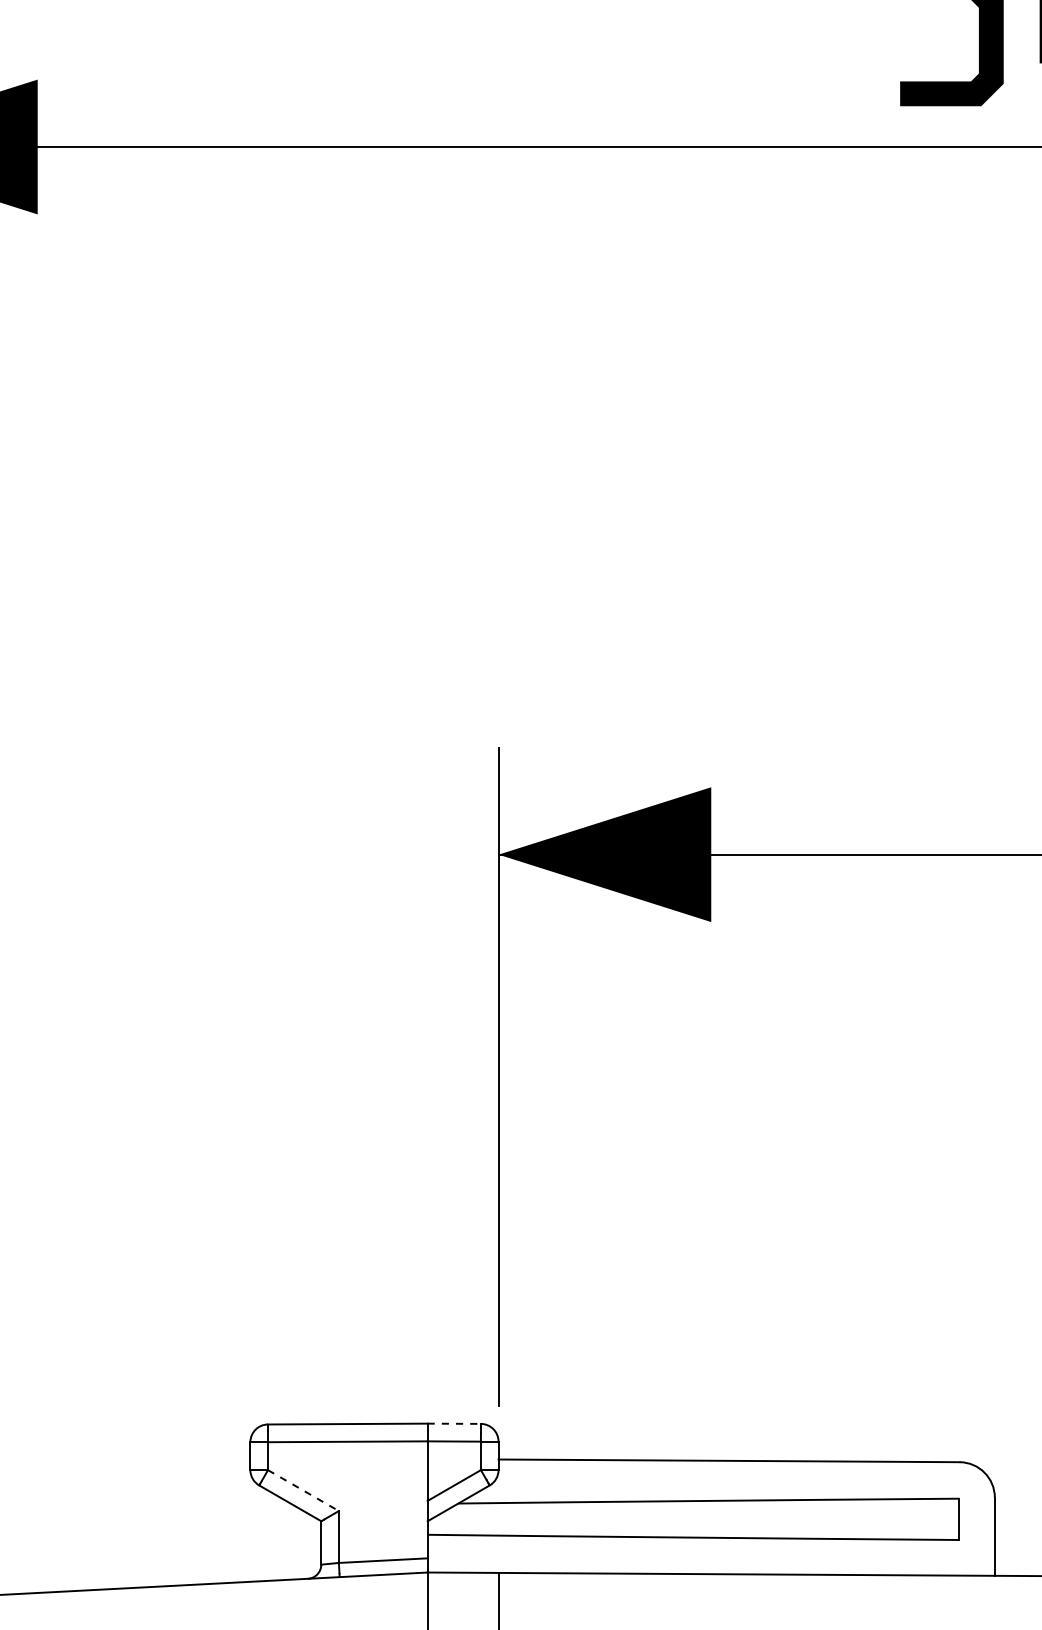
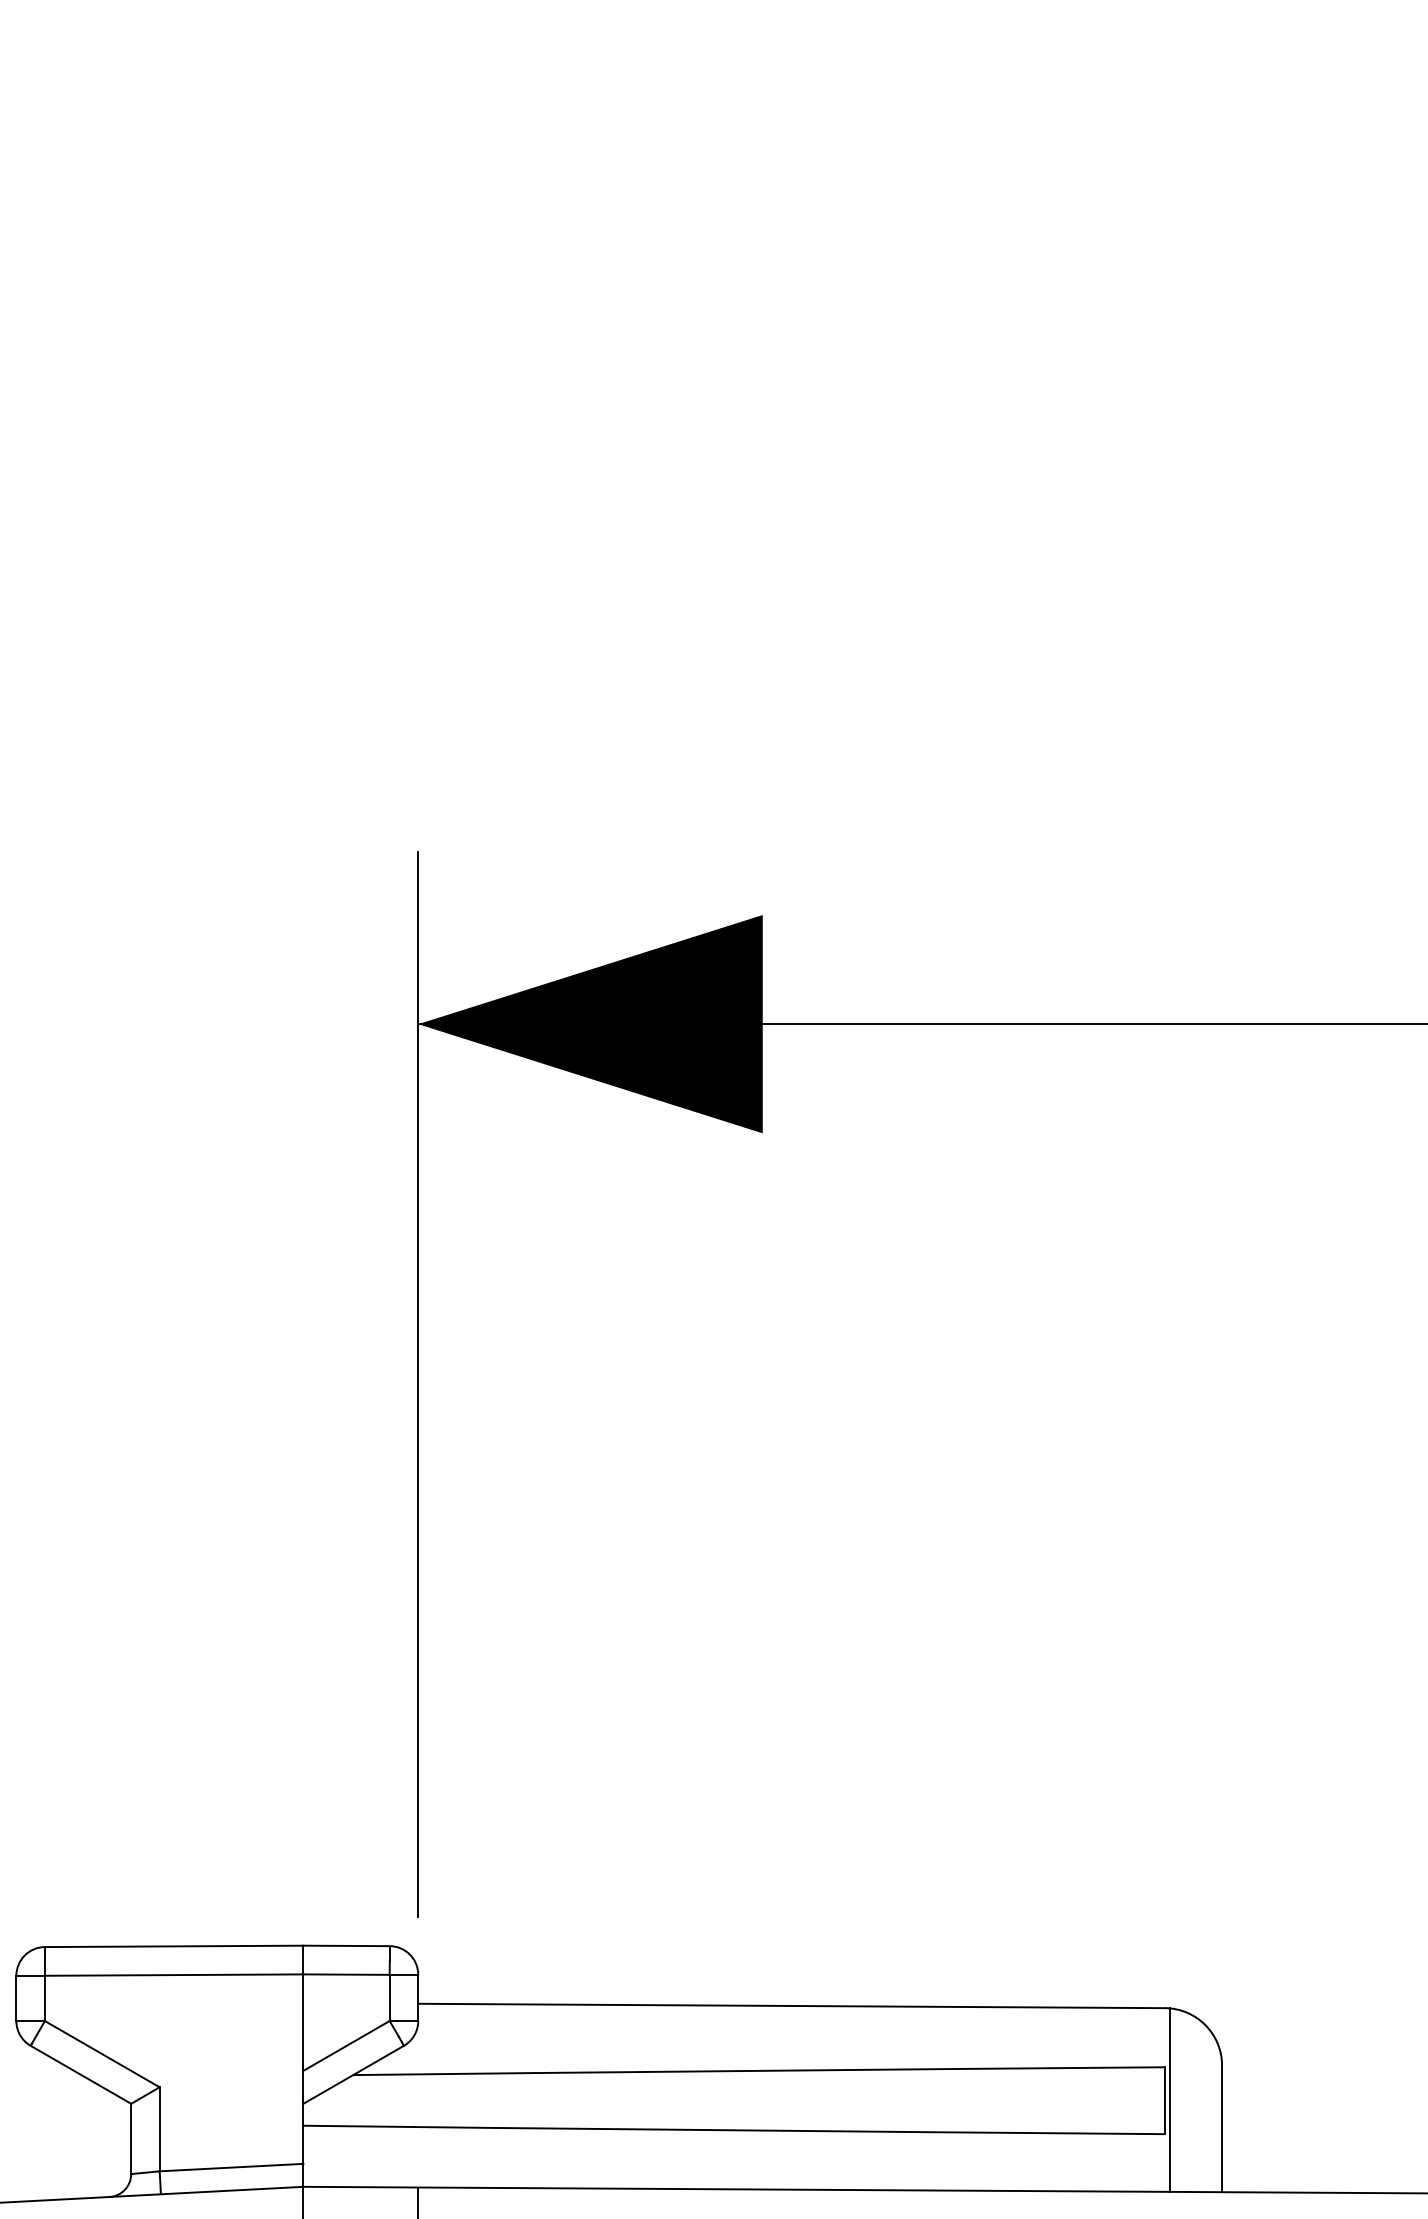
line: (454, 1423) -> (346, 1945), dashed -> solid
line: (303, 1490) -> (102, 2053), dashed -> solid
line: (962, 1518) -> (1169, 2099), added

